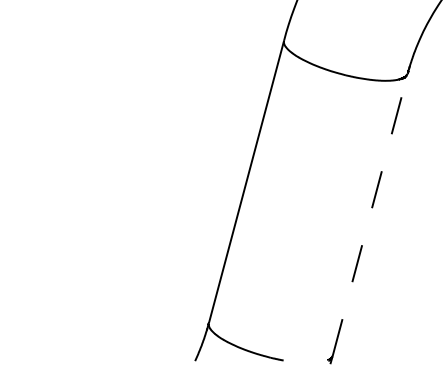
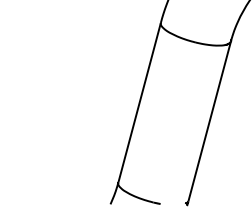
line: (369, 214) -> (209, 121), dashed -> solid

